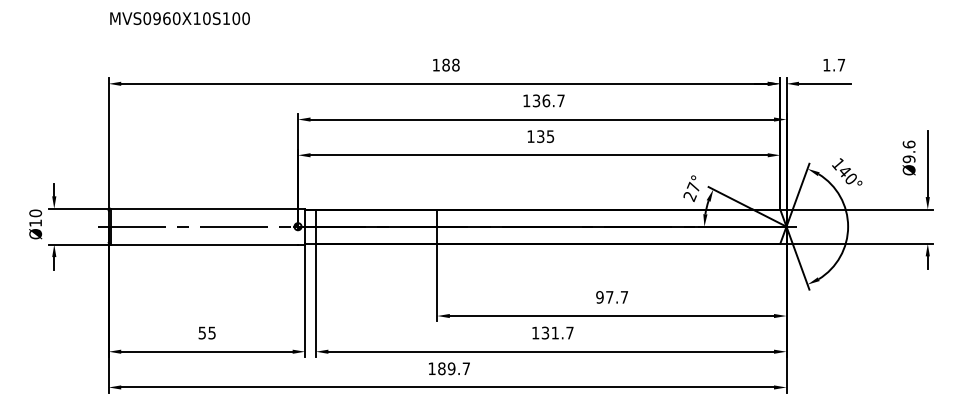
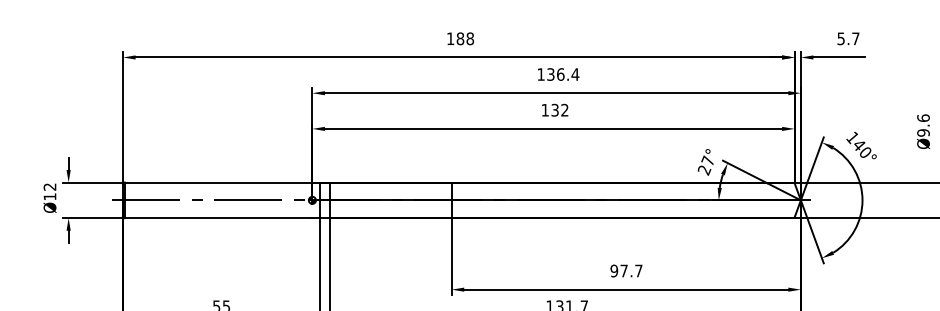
text: (826, 65) -> (840, 39), 1.7 -> 5.7
text: (561, 100) -> (575, 74), 136.7 -> 136.4
text: (550, 136) -> (564, 110), 135 -> 132
text: (35, 213) -> (49, 187), Ø10 -> Ø12

